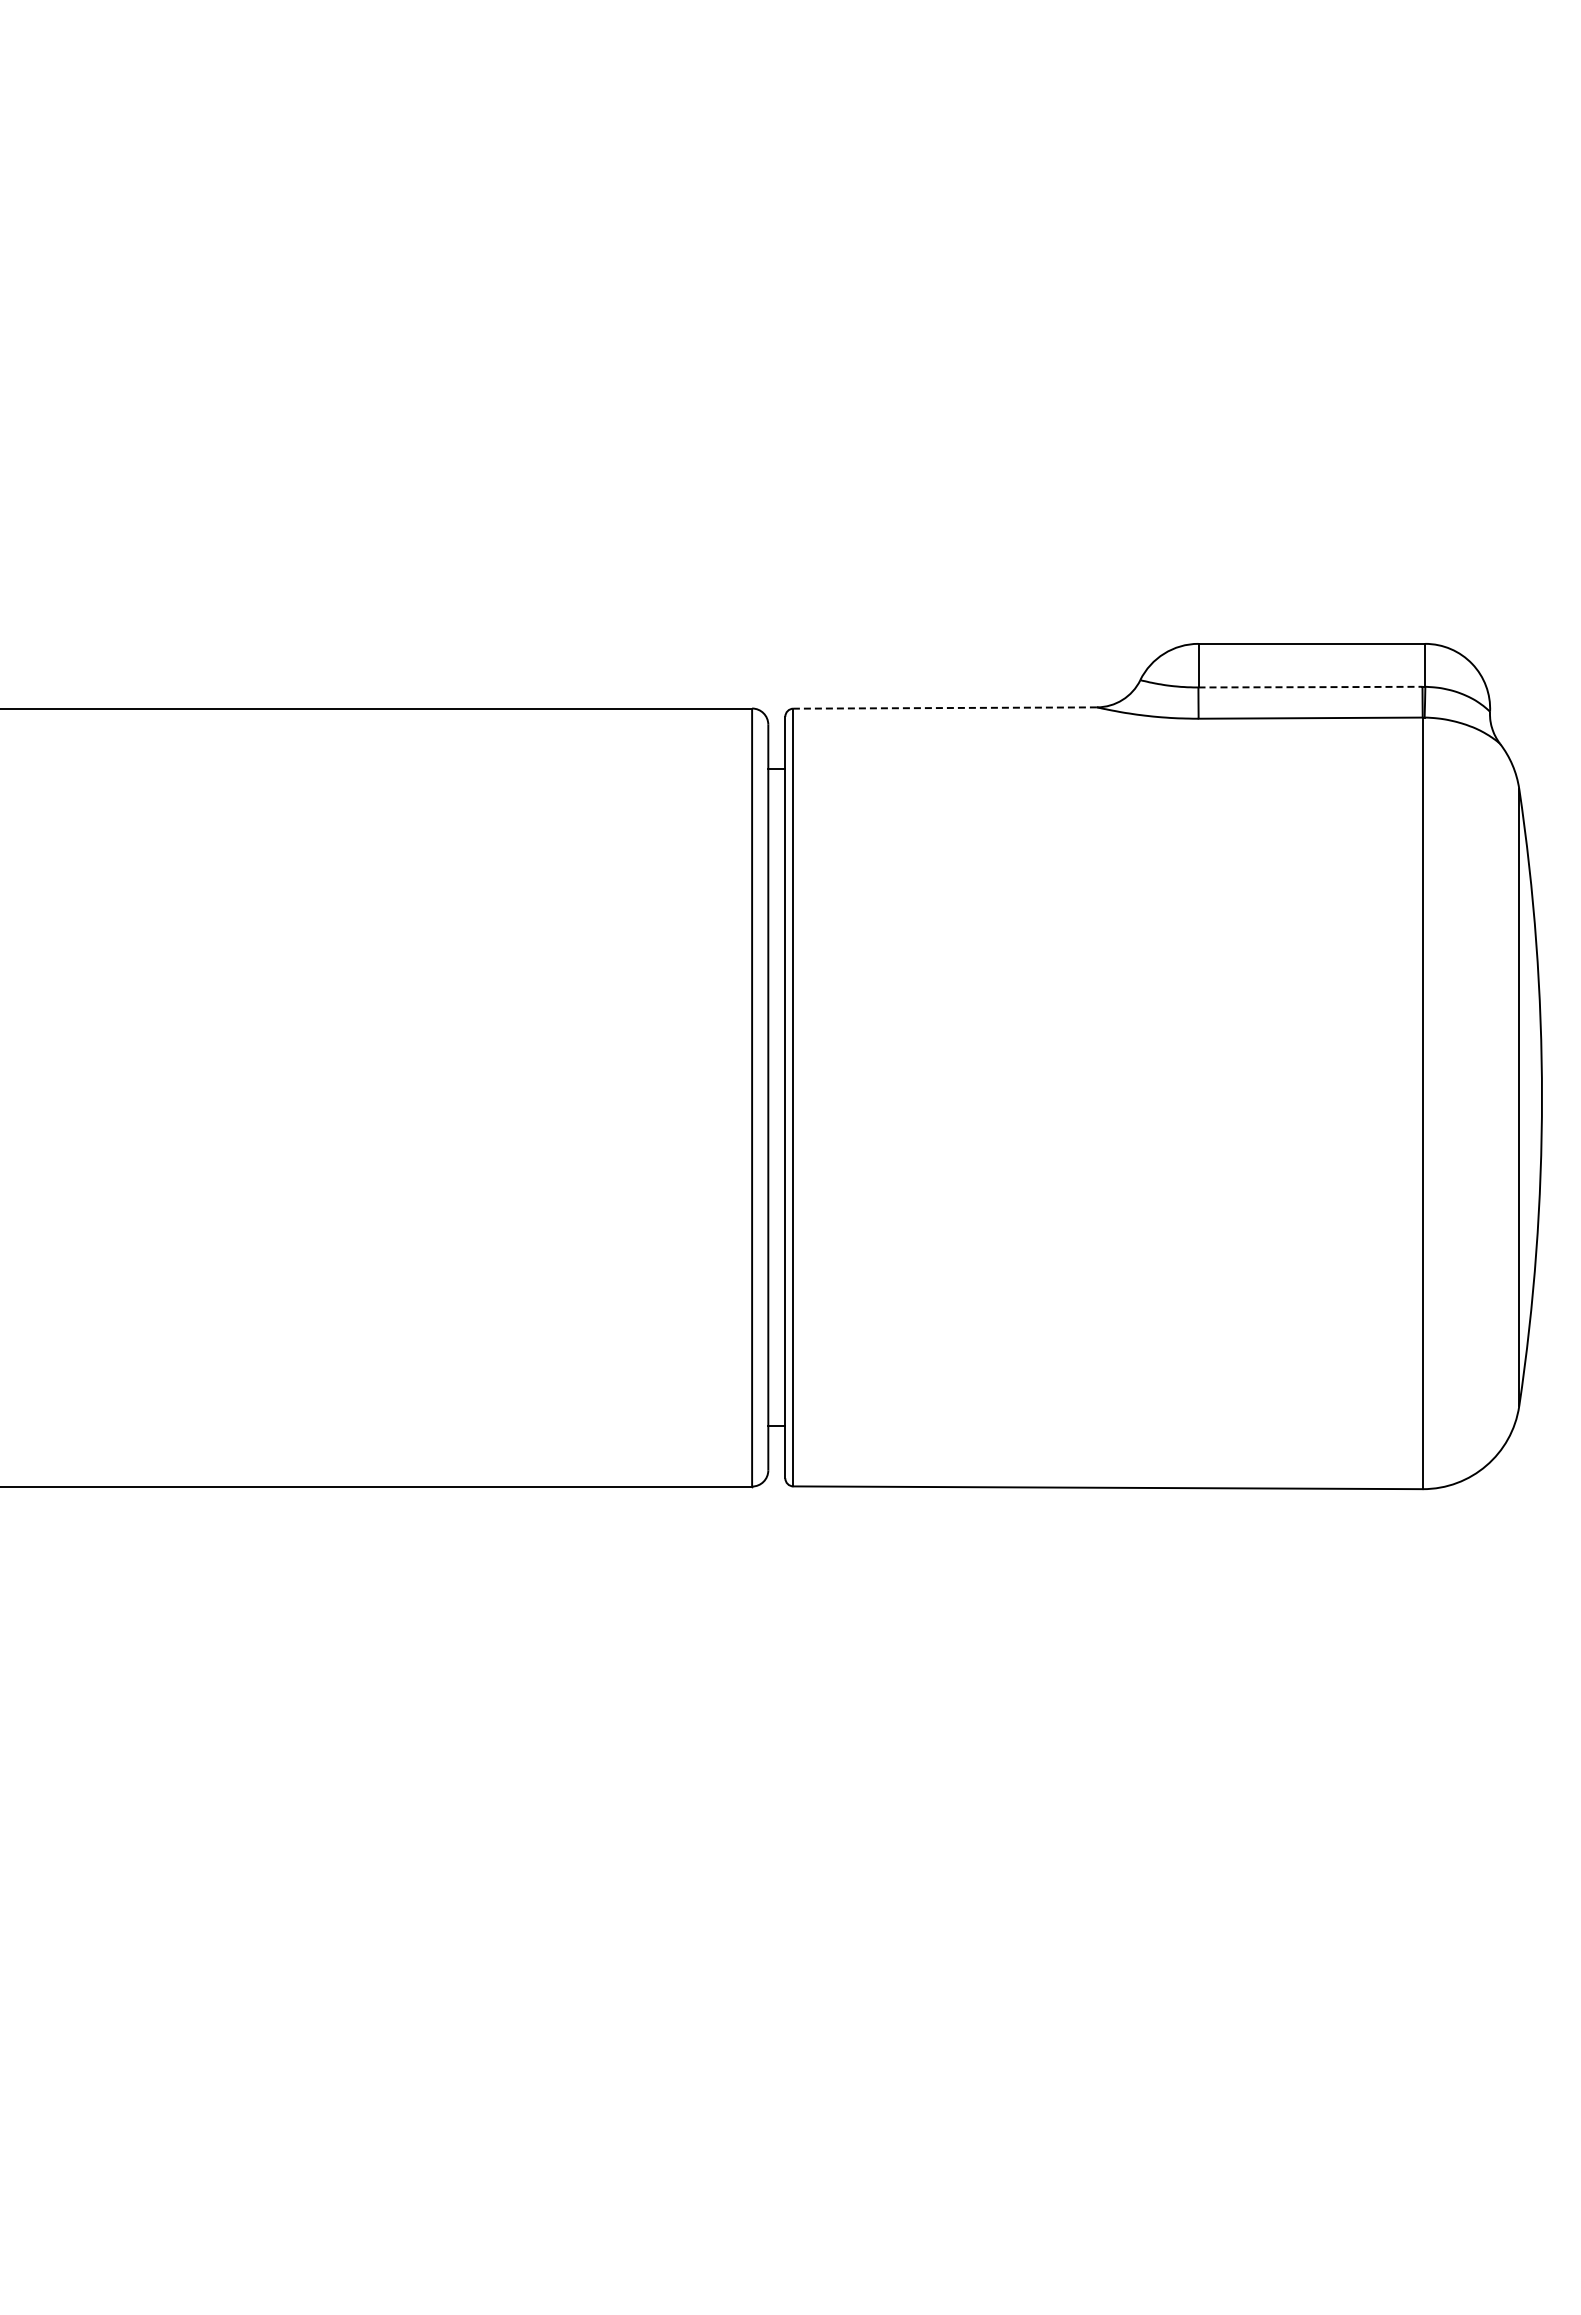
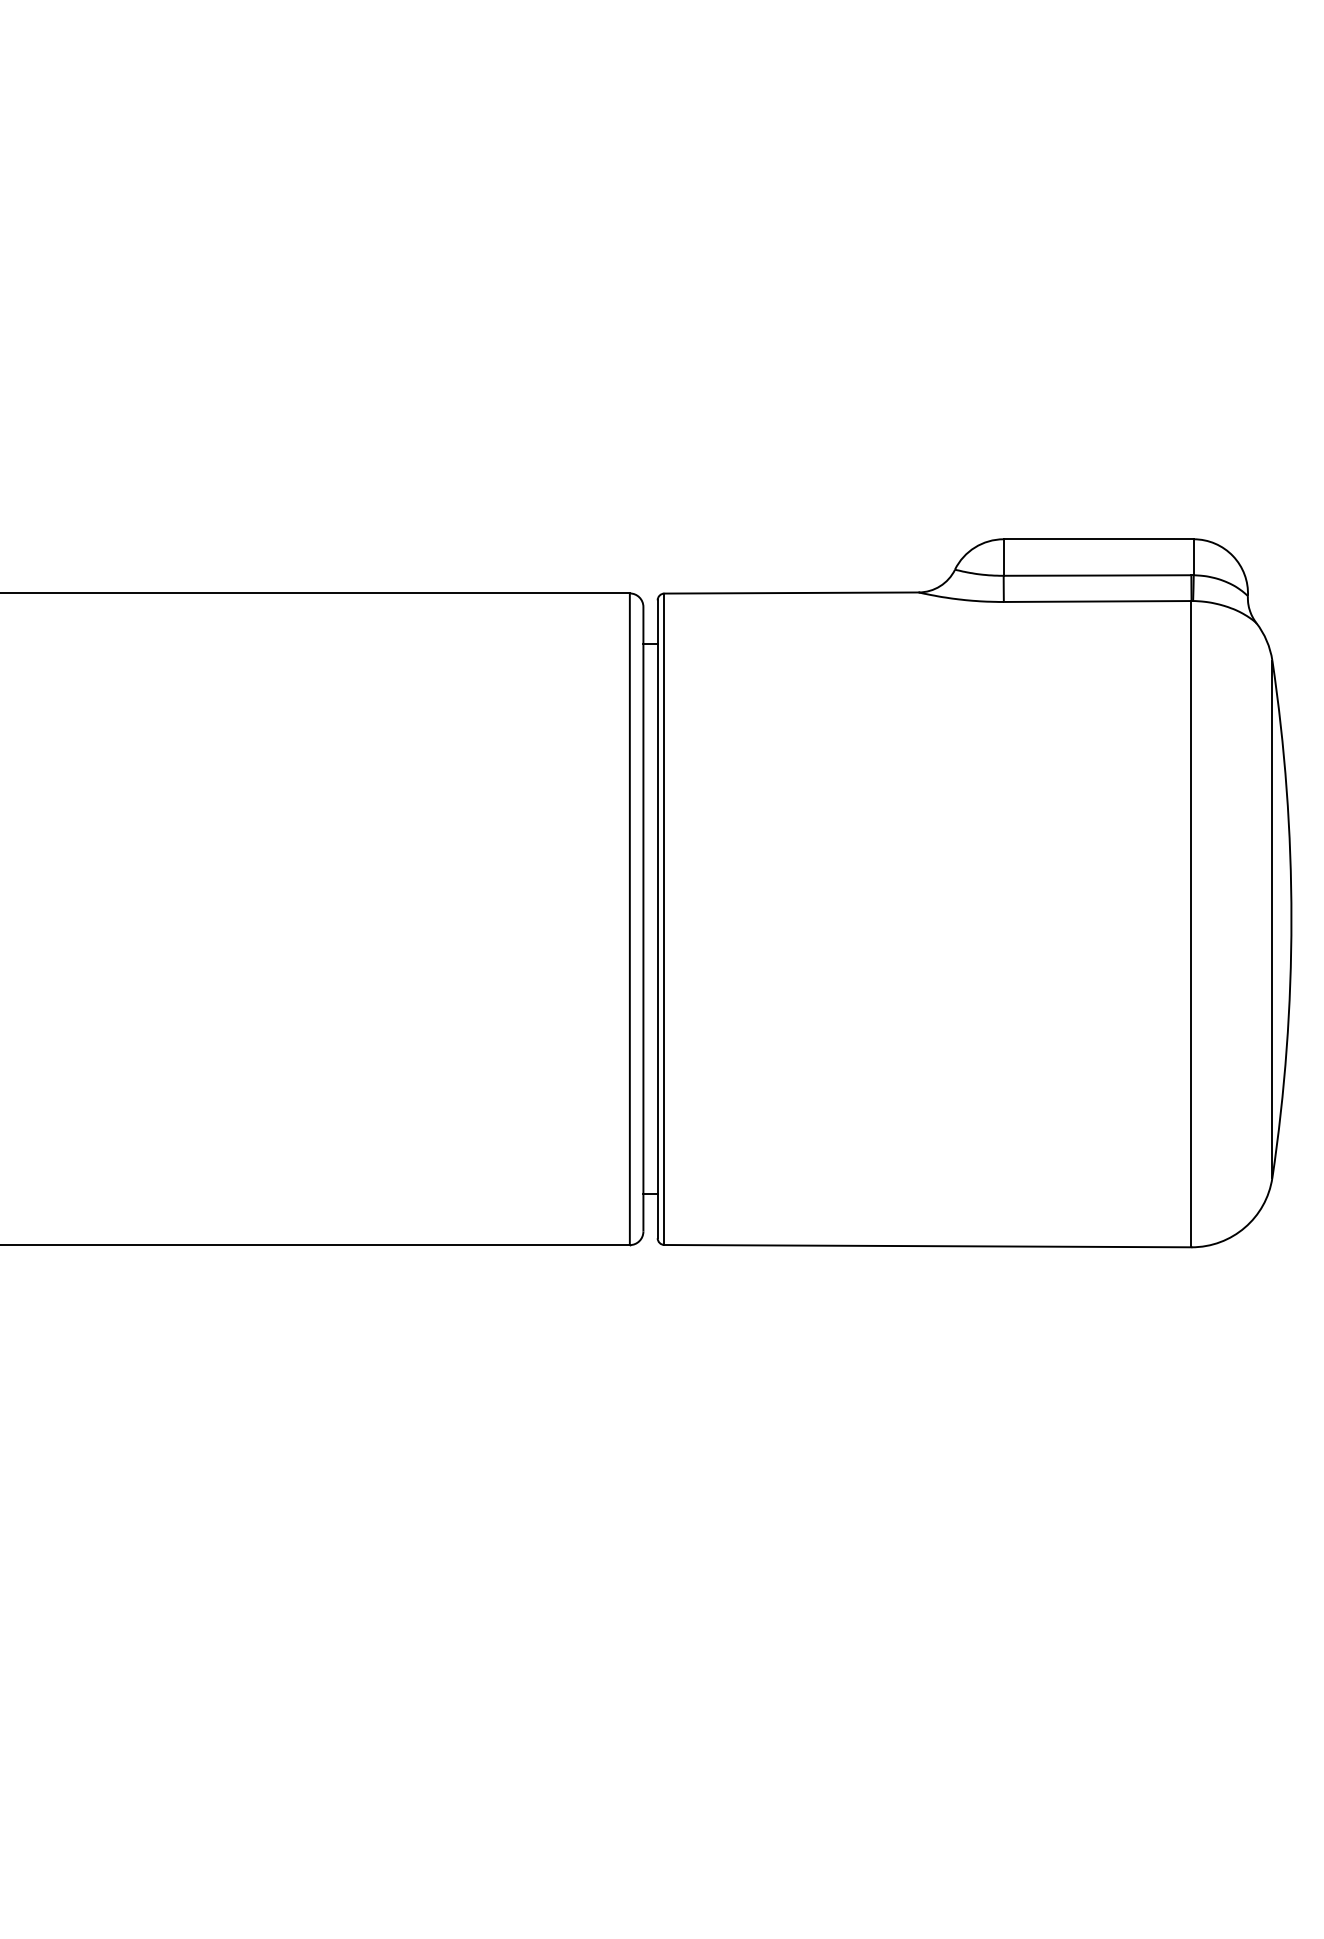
line: (1311, 687) -> (1098, 575), dashed -> solid
line: (945, 708) -> (791, 593), dashed -> solid

